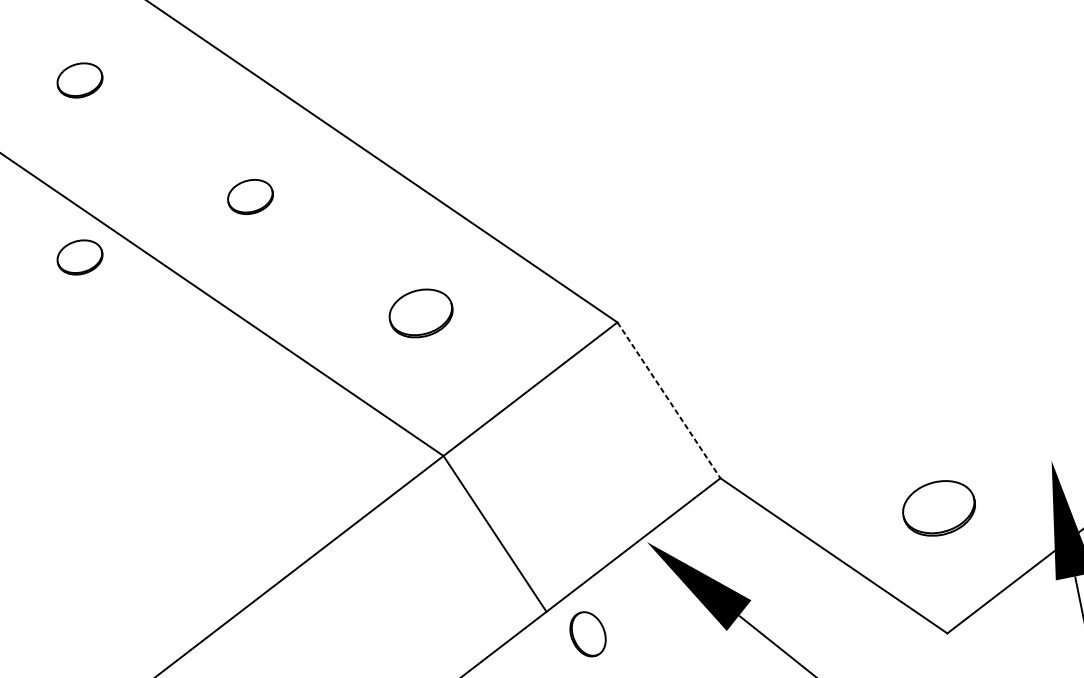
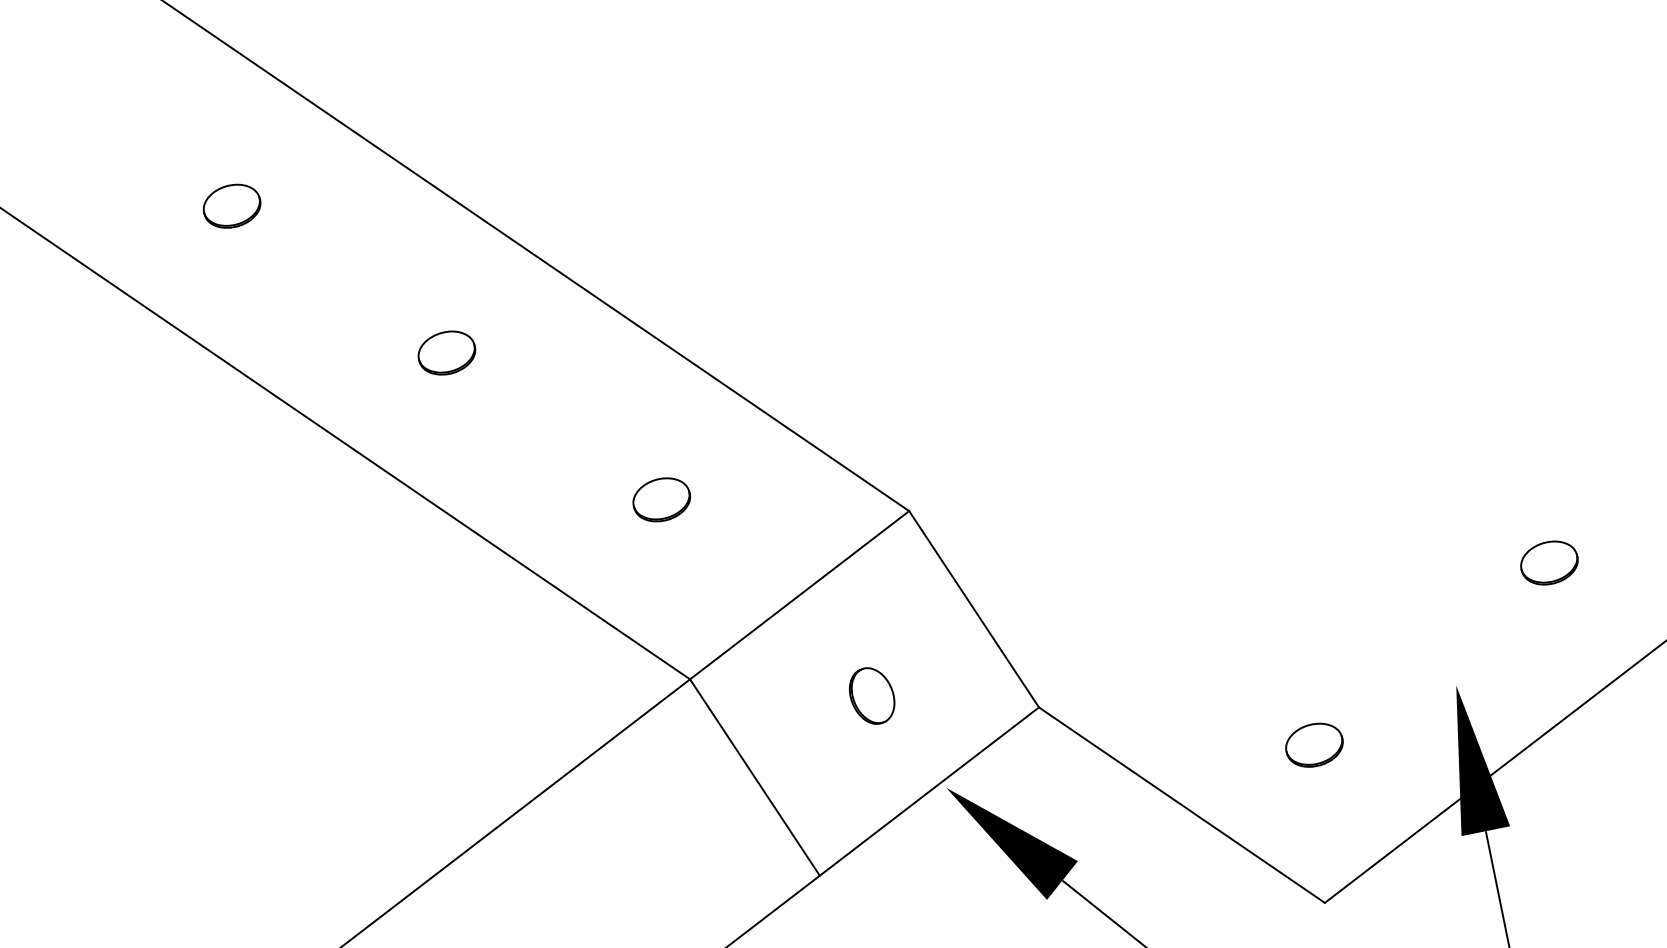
part: (79, 256) -> (231, 428), removed
part: (420, 313) -> (661, 499), size x0.71
line: (669, 400) -> (974, 609), dashed -> solid
part: (939, 507) -> (1314, 744), size x0.62
part: (587, 633) -> (871, 695), moved

